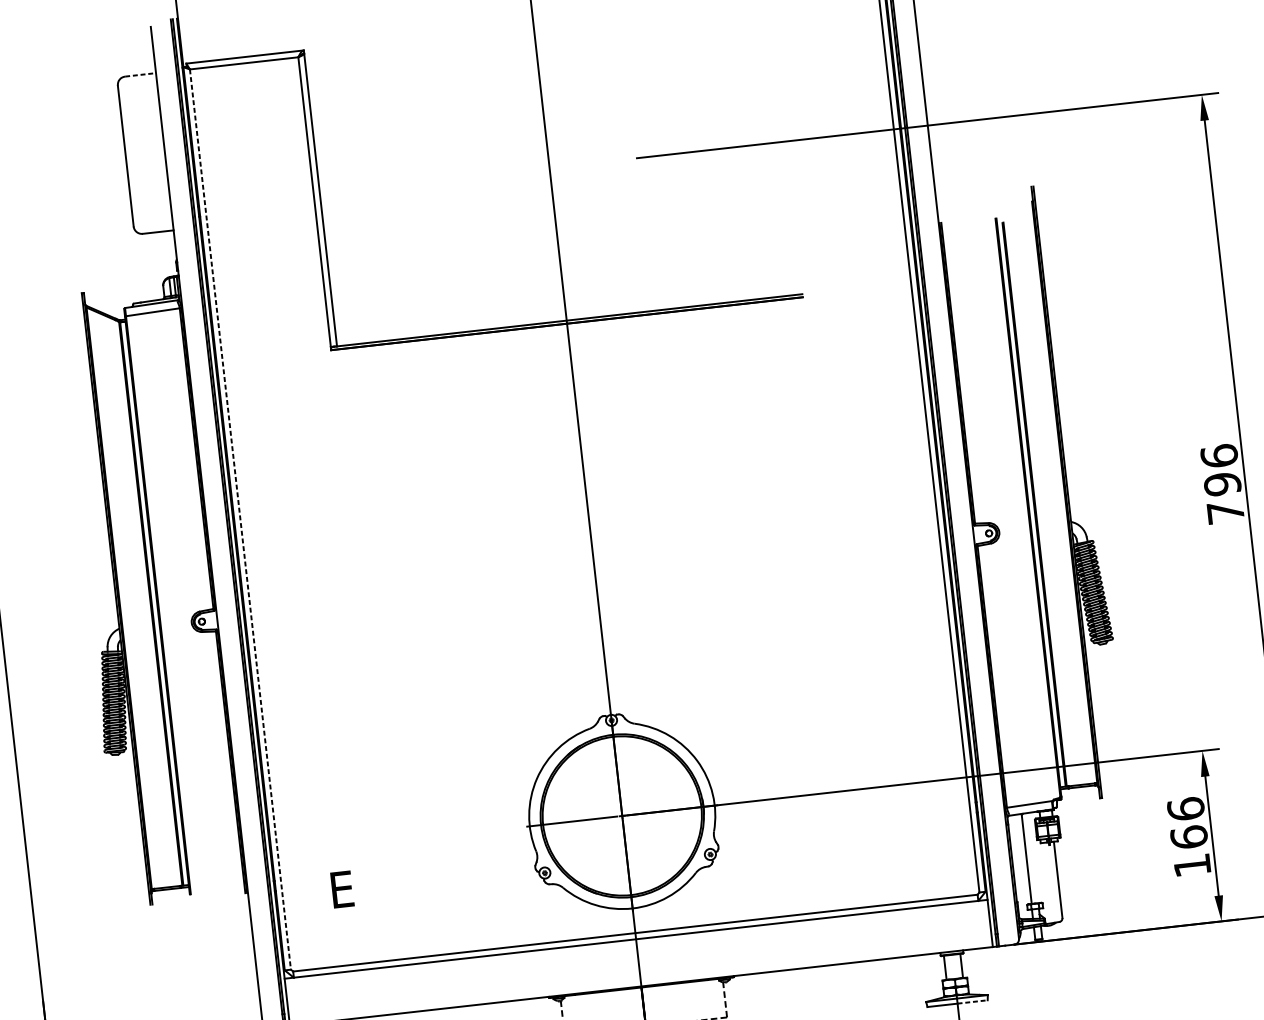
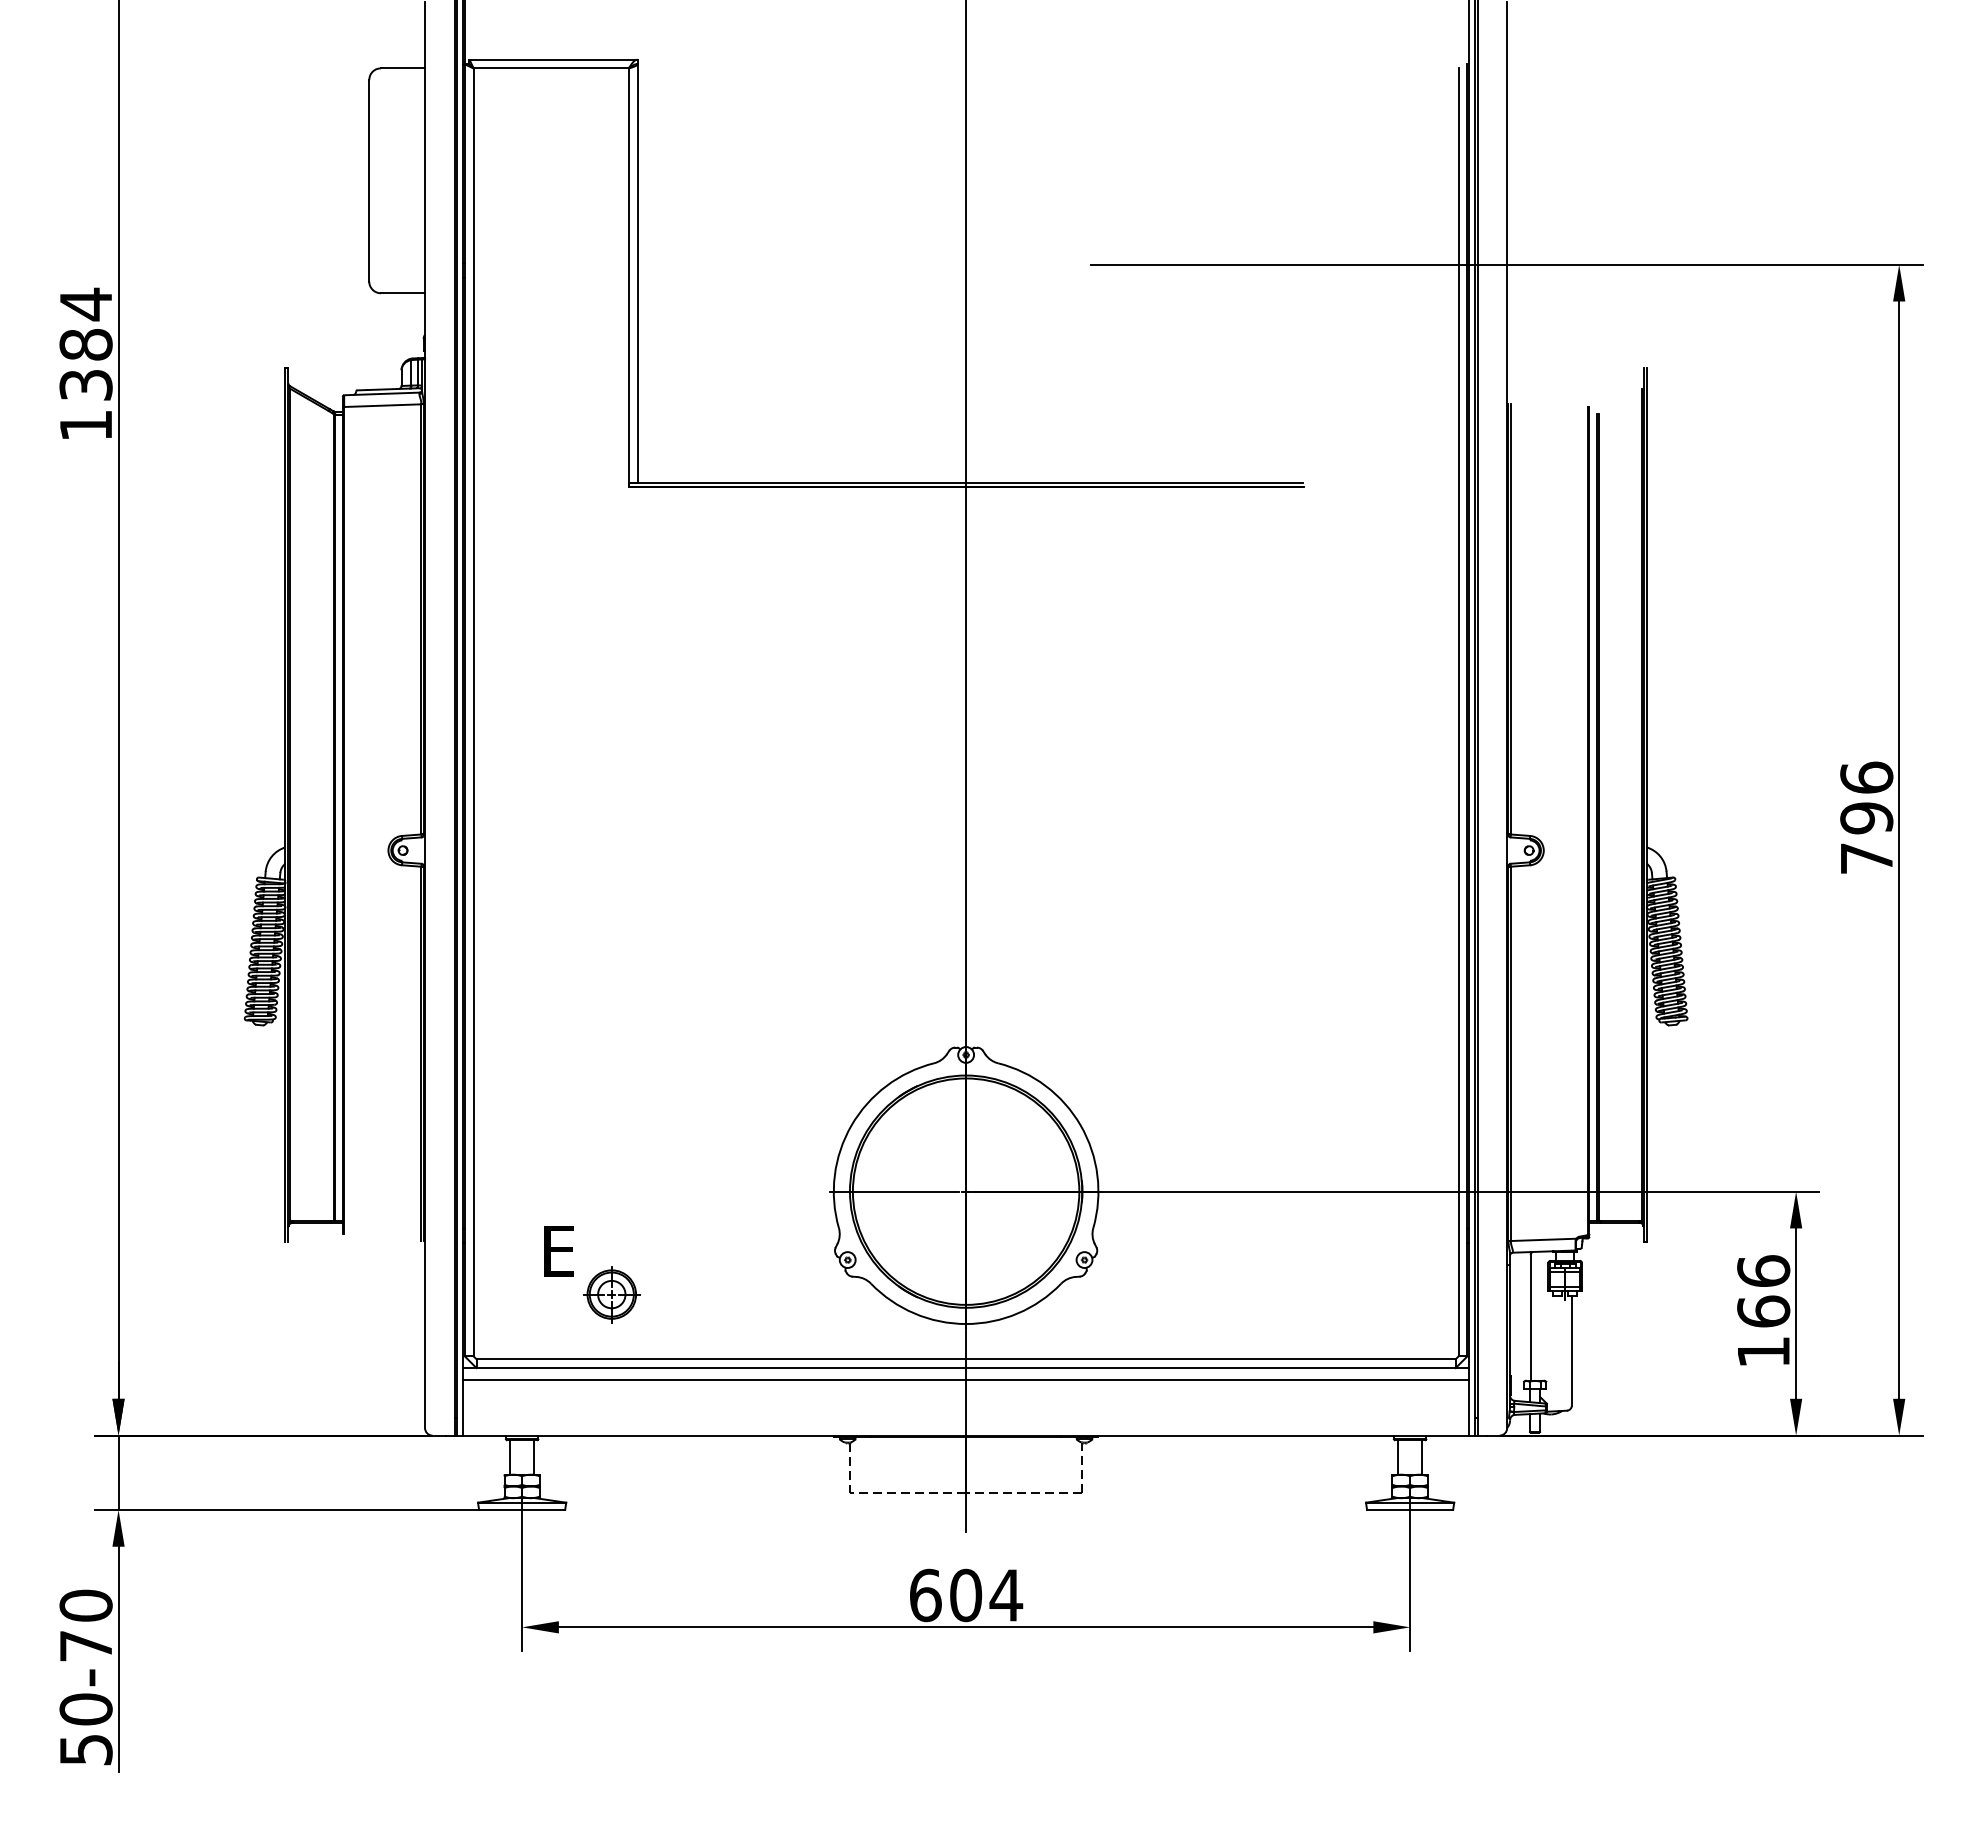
line: (140, 74) -> (403, 68), dashed -> solid
line: (240, 519) -> (473, 712), dashed -> solid
part: (382, 915) -> (611, 1294), added
line: (636, 947) -> (965, 1379), added
line: (972, 1001) -> (1431, 1509), dashed -> solid

